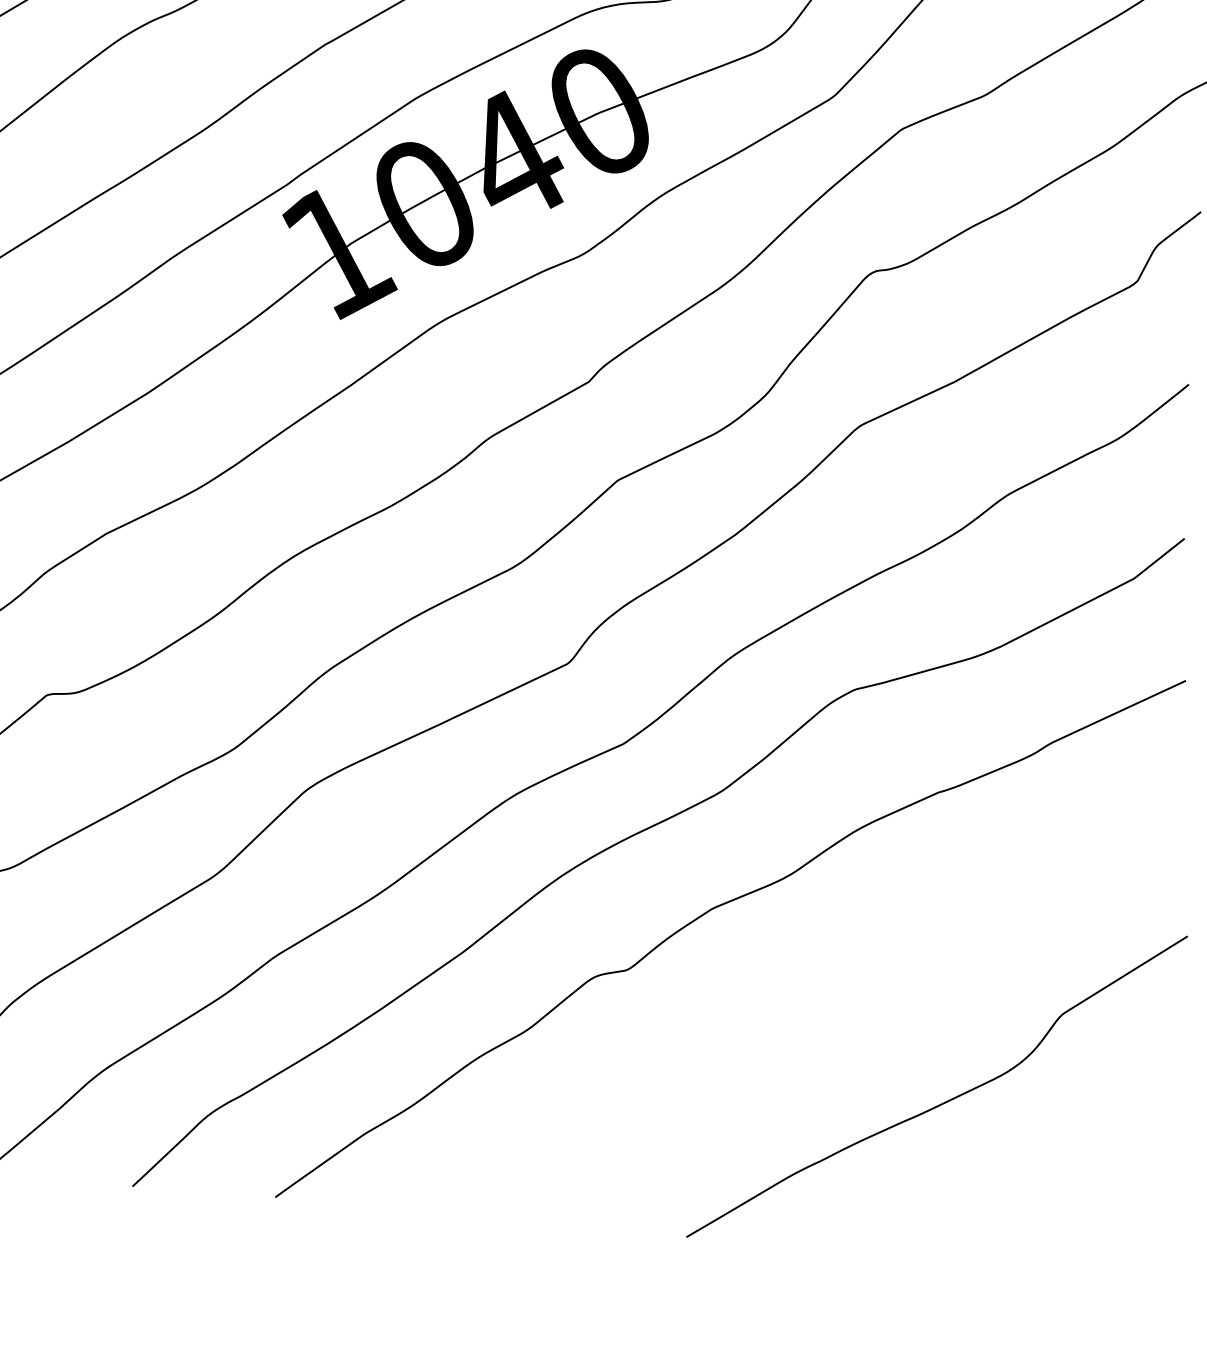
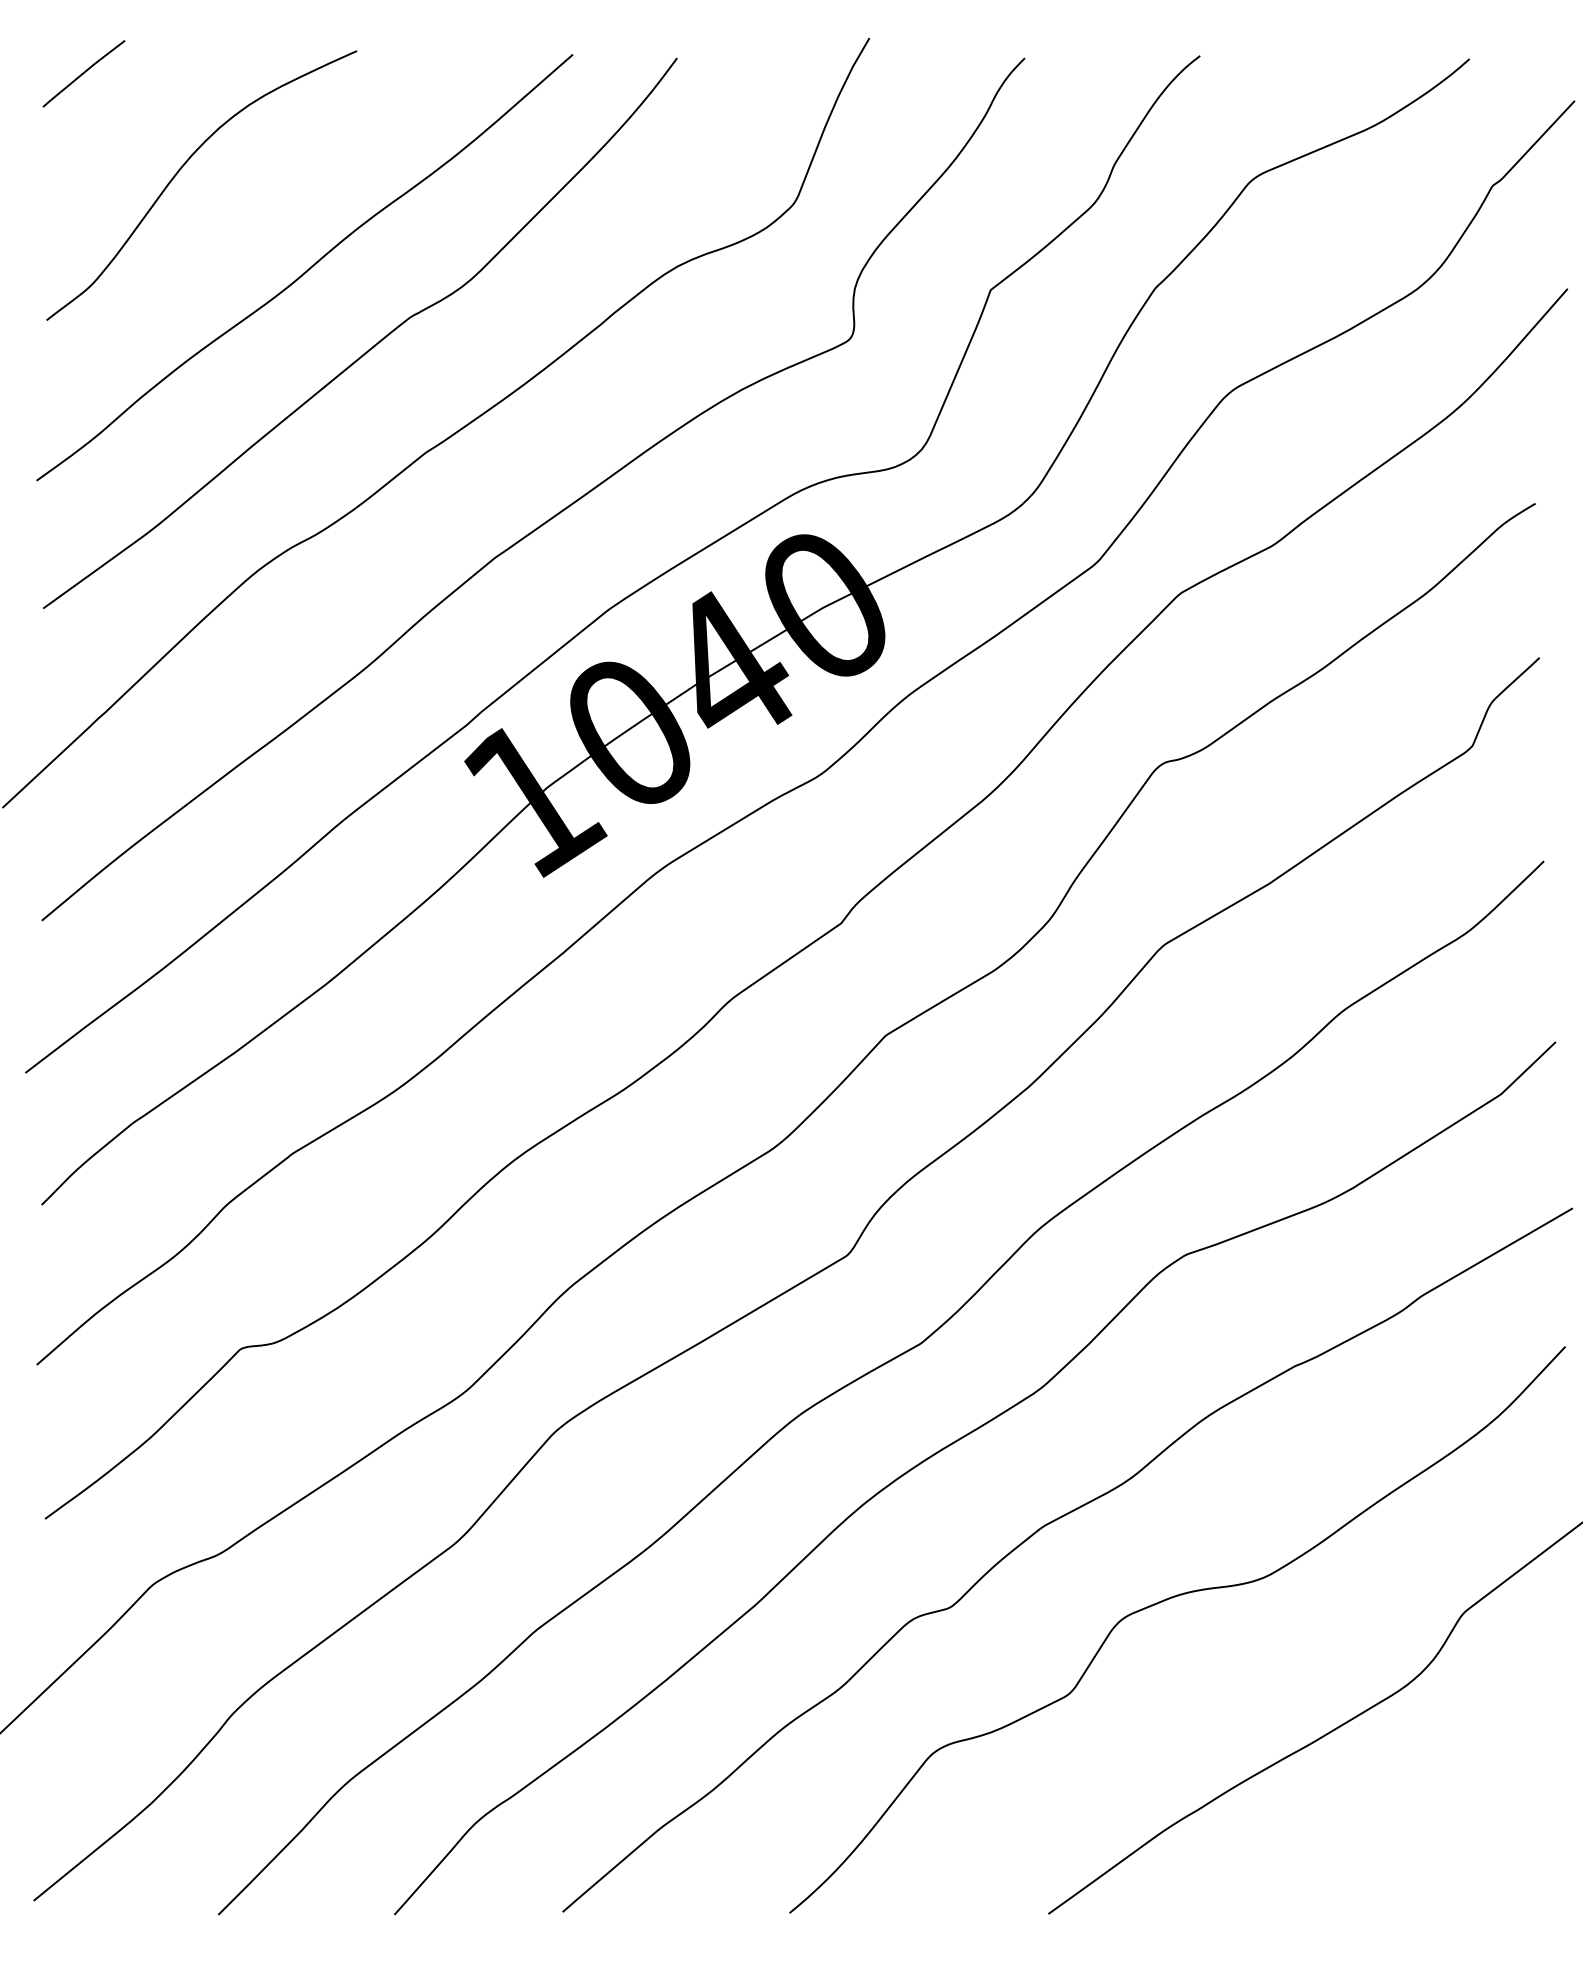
curve: (811, 981) -> (1167, 1600), added

